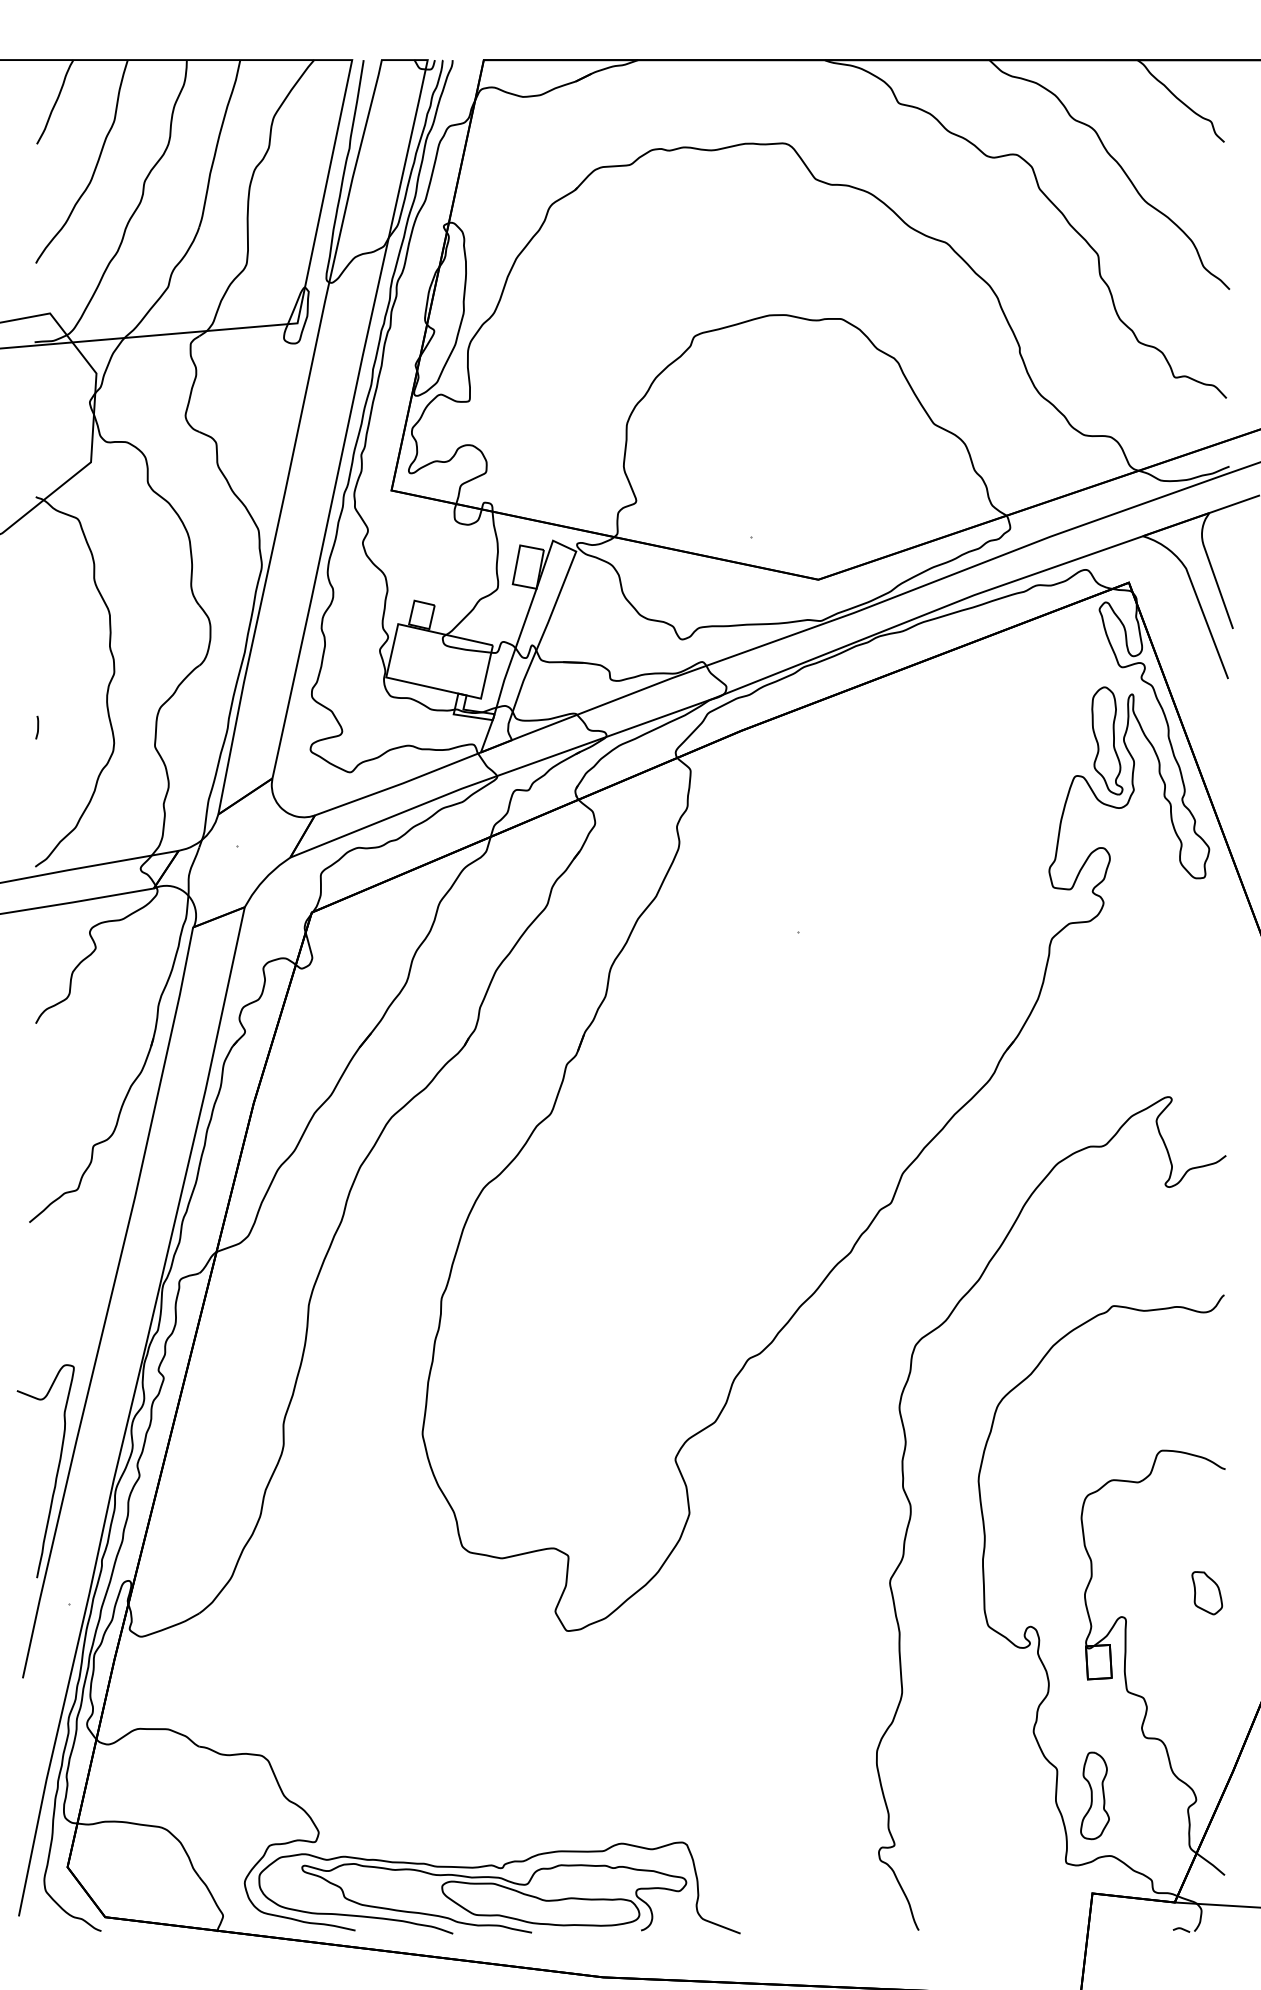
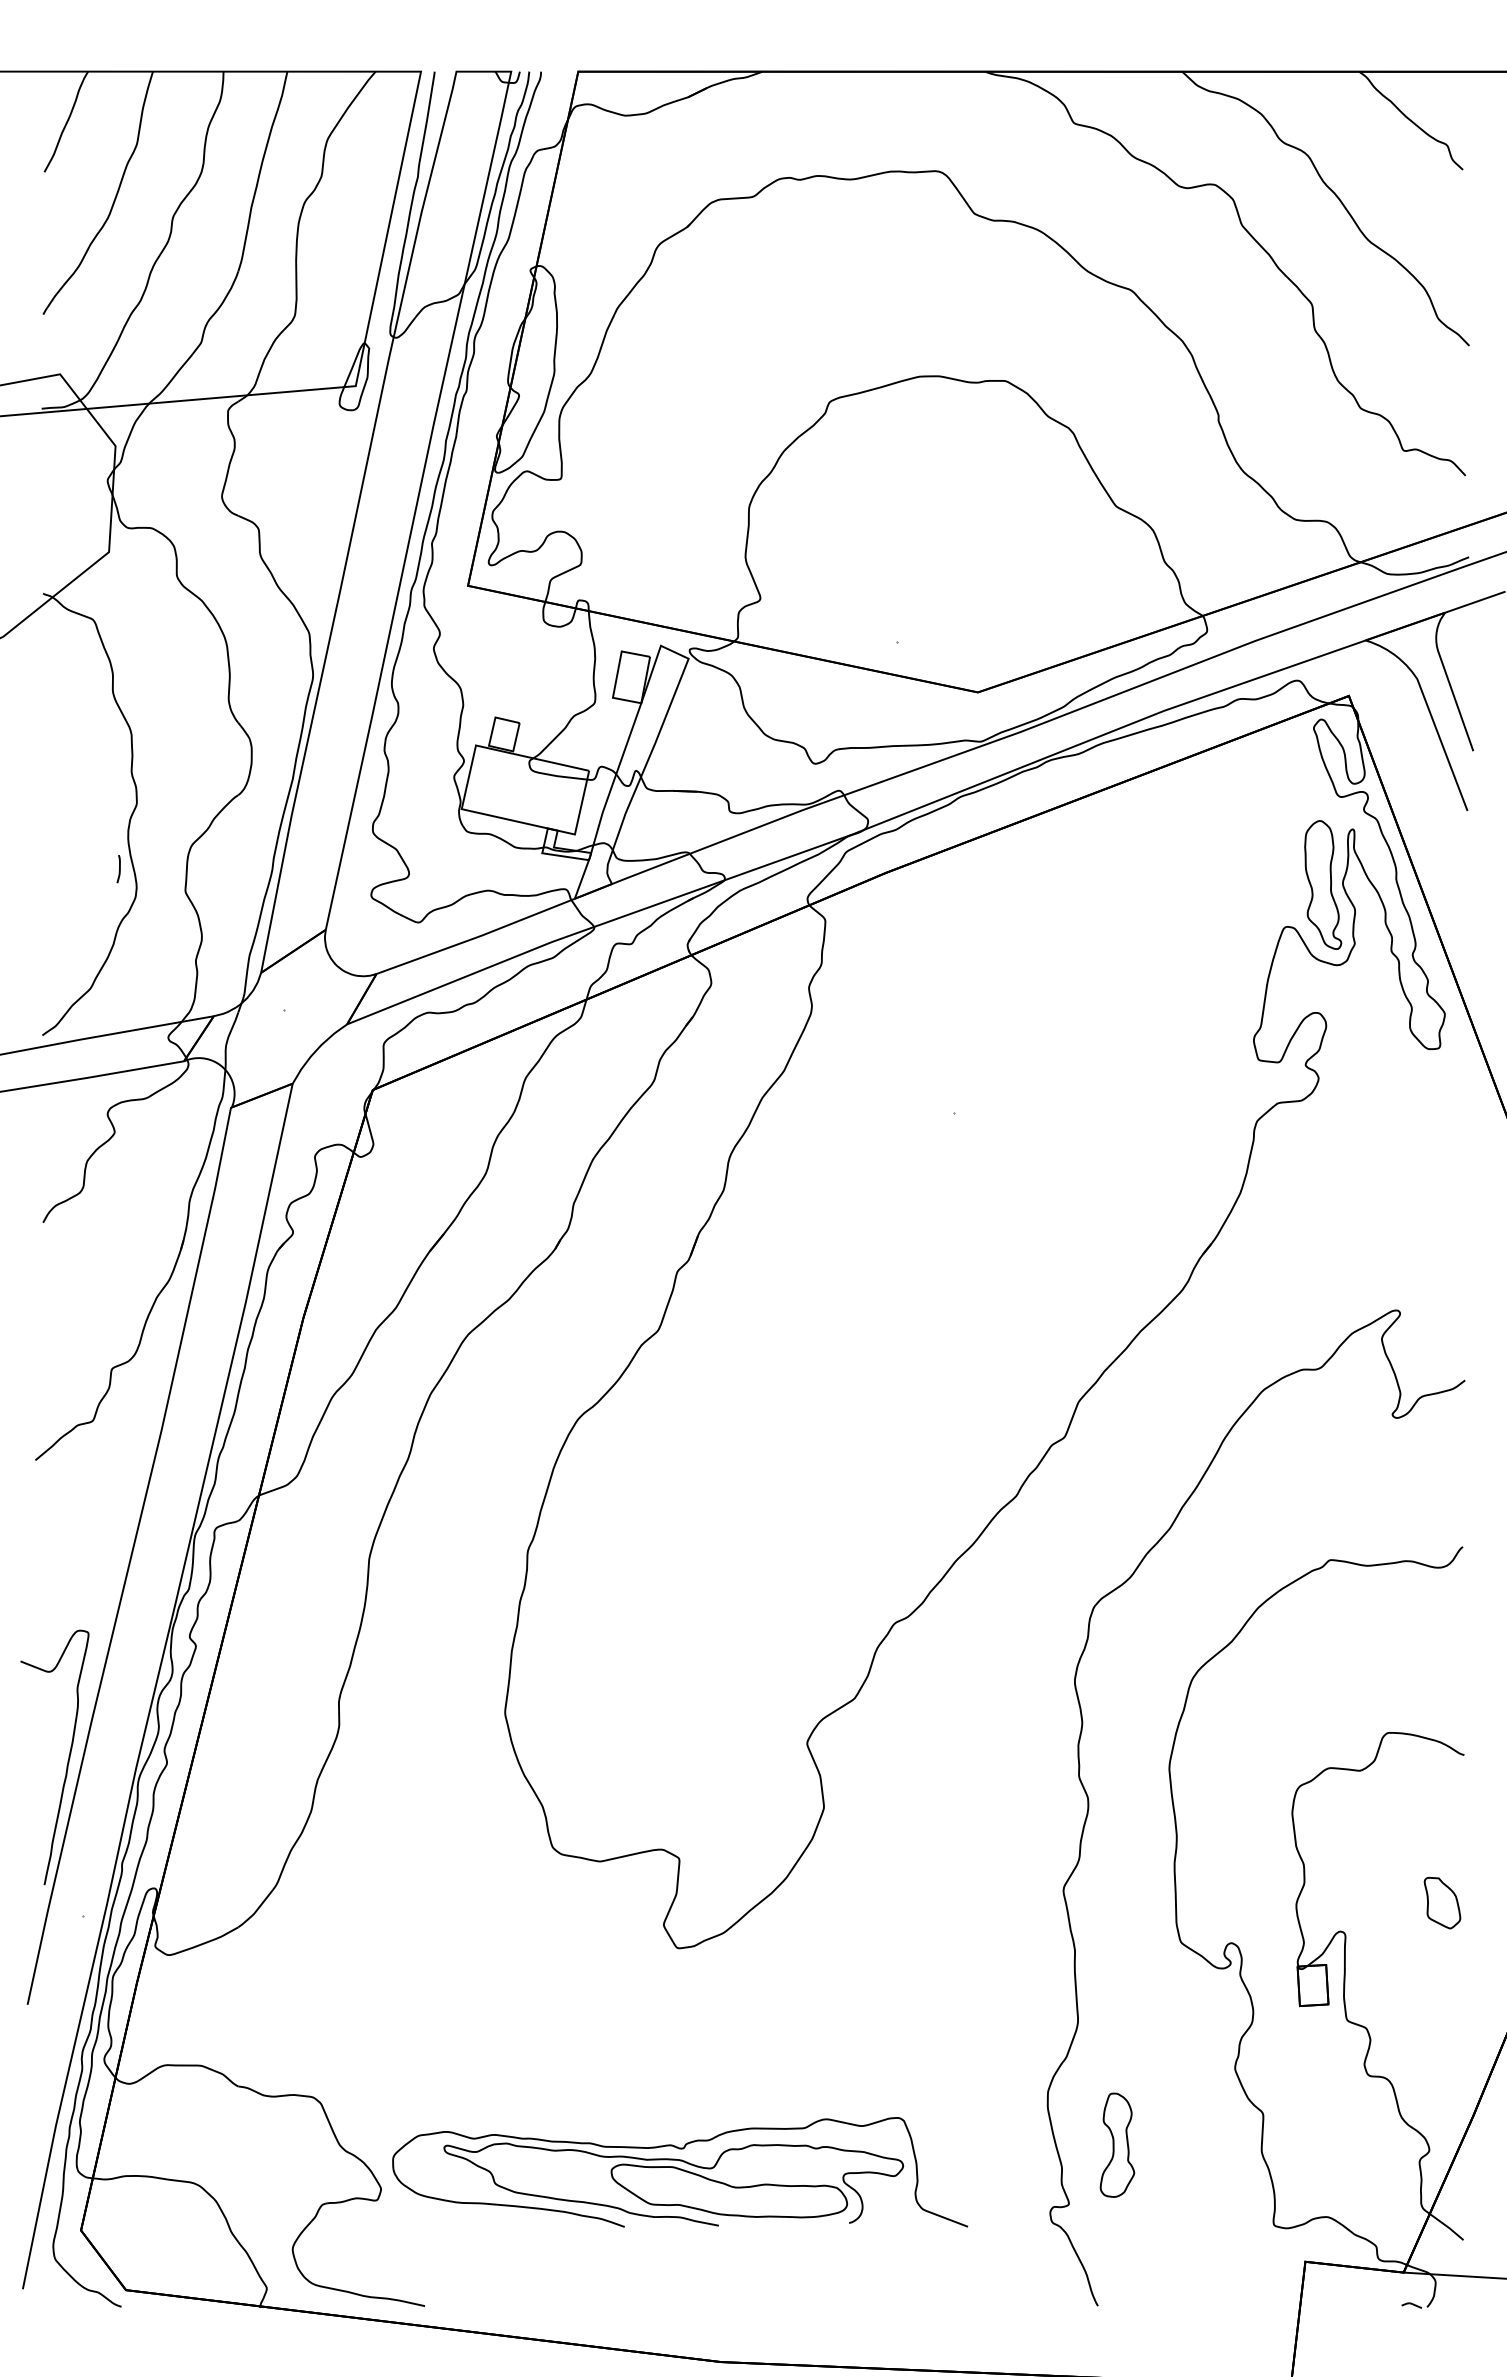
curve: (37, 727) -> (119, 869), moved
part: (1095, 1795) -> (1117, 2144), moved
part: (499, 1888) -> (680, 2172), moved

